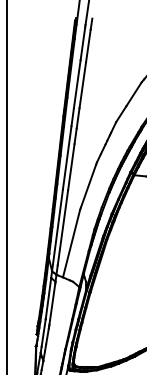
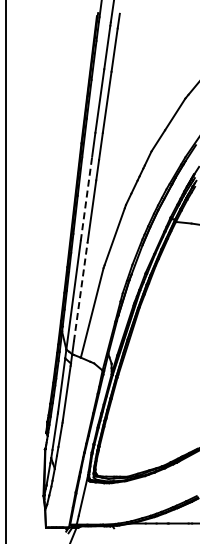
line: (67, 157) -> (86, 198), solid -> dashed
line: (62, 227) -> (80, 291), solid -> dashed

